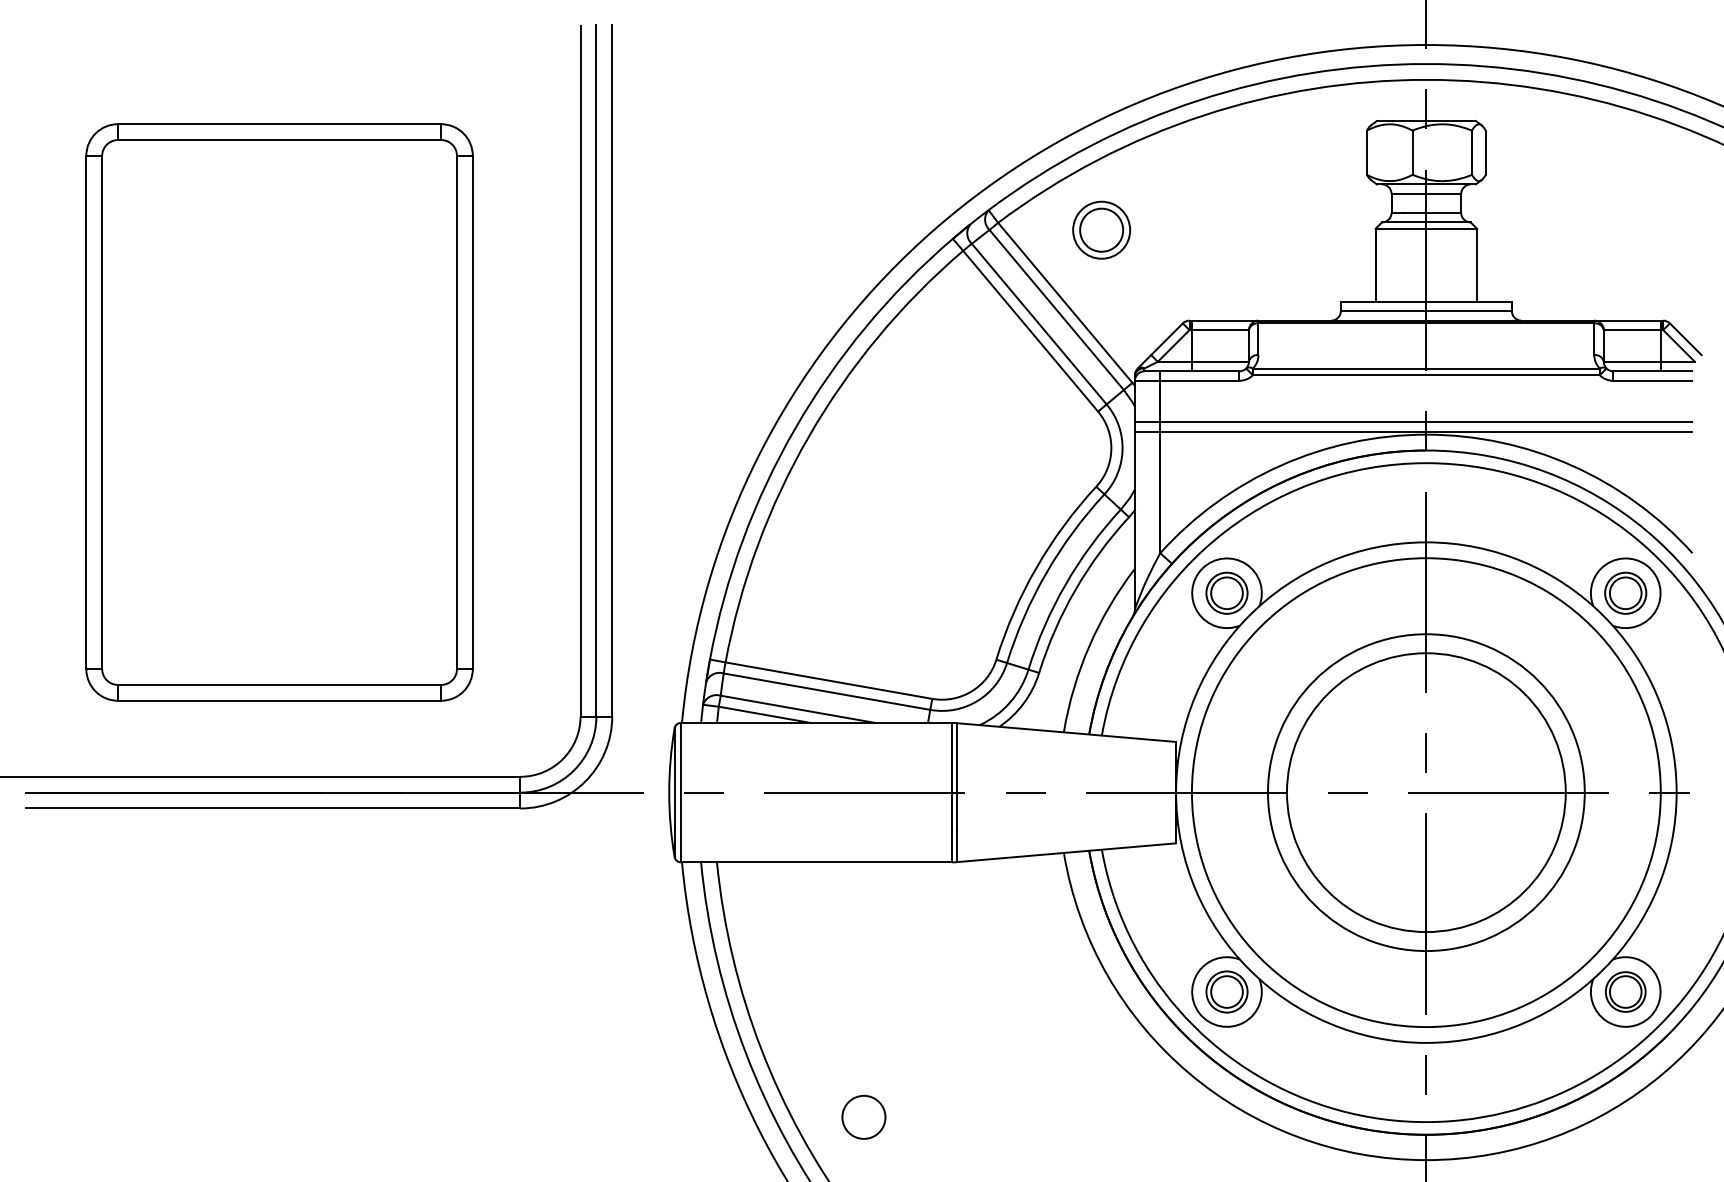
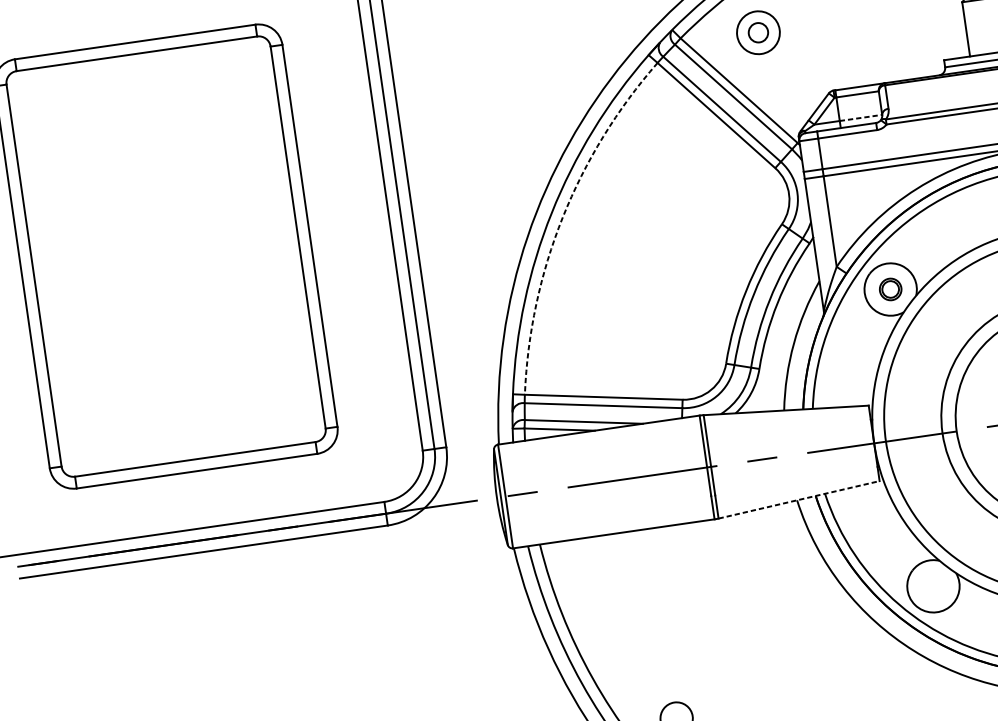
circle: (1101, 229) -> (758, 32), size x0.6
line: (1220, 361) -> (860, 117), solid -> dashed
arc: (809, 436) -> (563, 217), solid -> dashed
part: (1226, 592) -> (890, 289), size x0.7
line: (1066, 852) -> (799, 499), solid -> dashed
part: (1226, 991) -> (933, 585), removed

